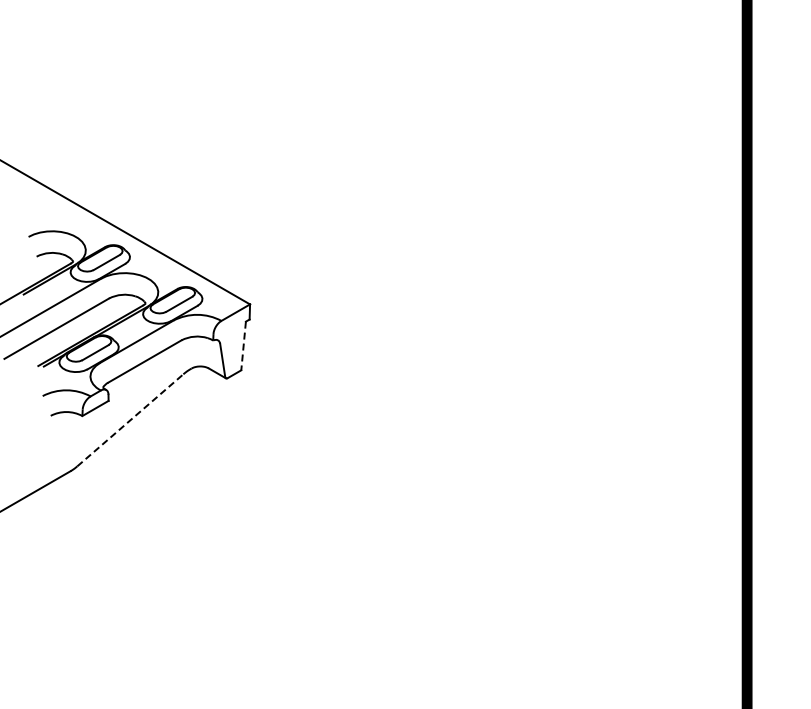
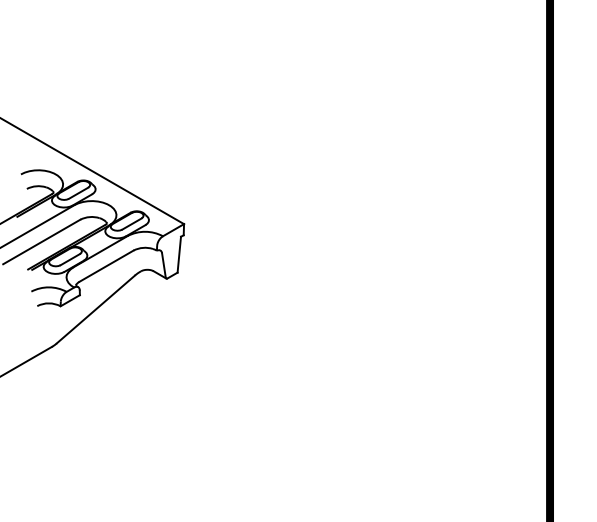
line: (243, 346) -> (179, 255), dashed -> solid
line: (130, 420) -> (96, 309), dashed -> solid

